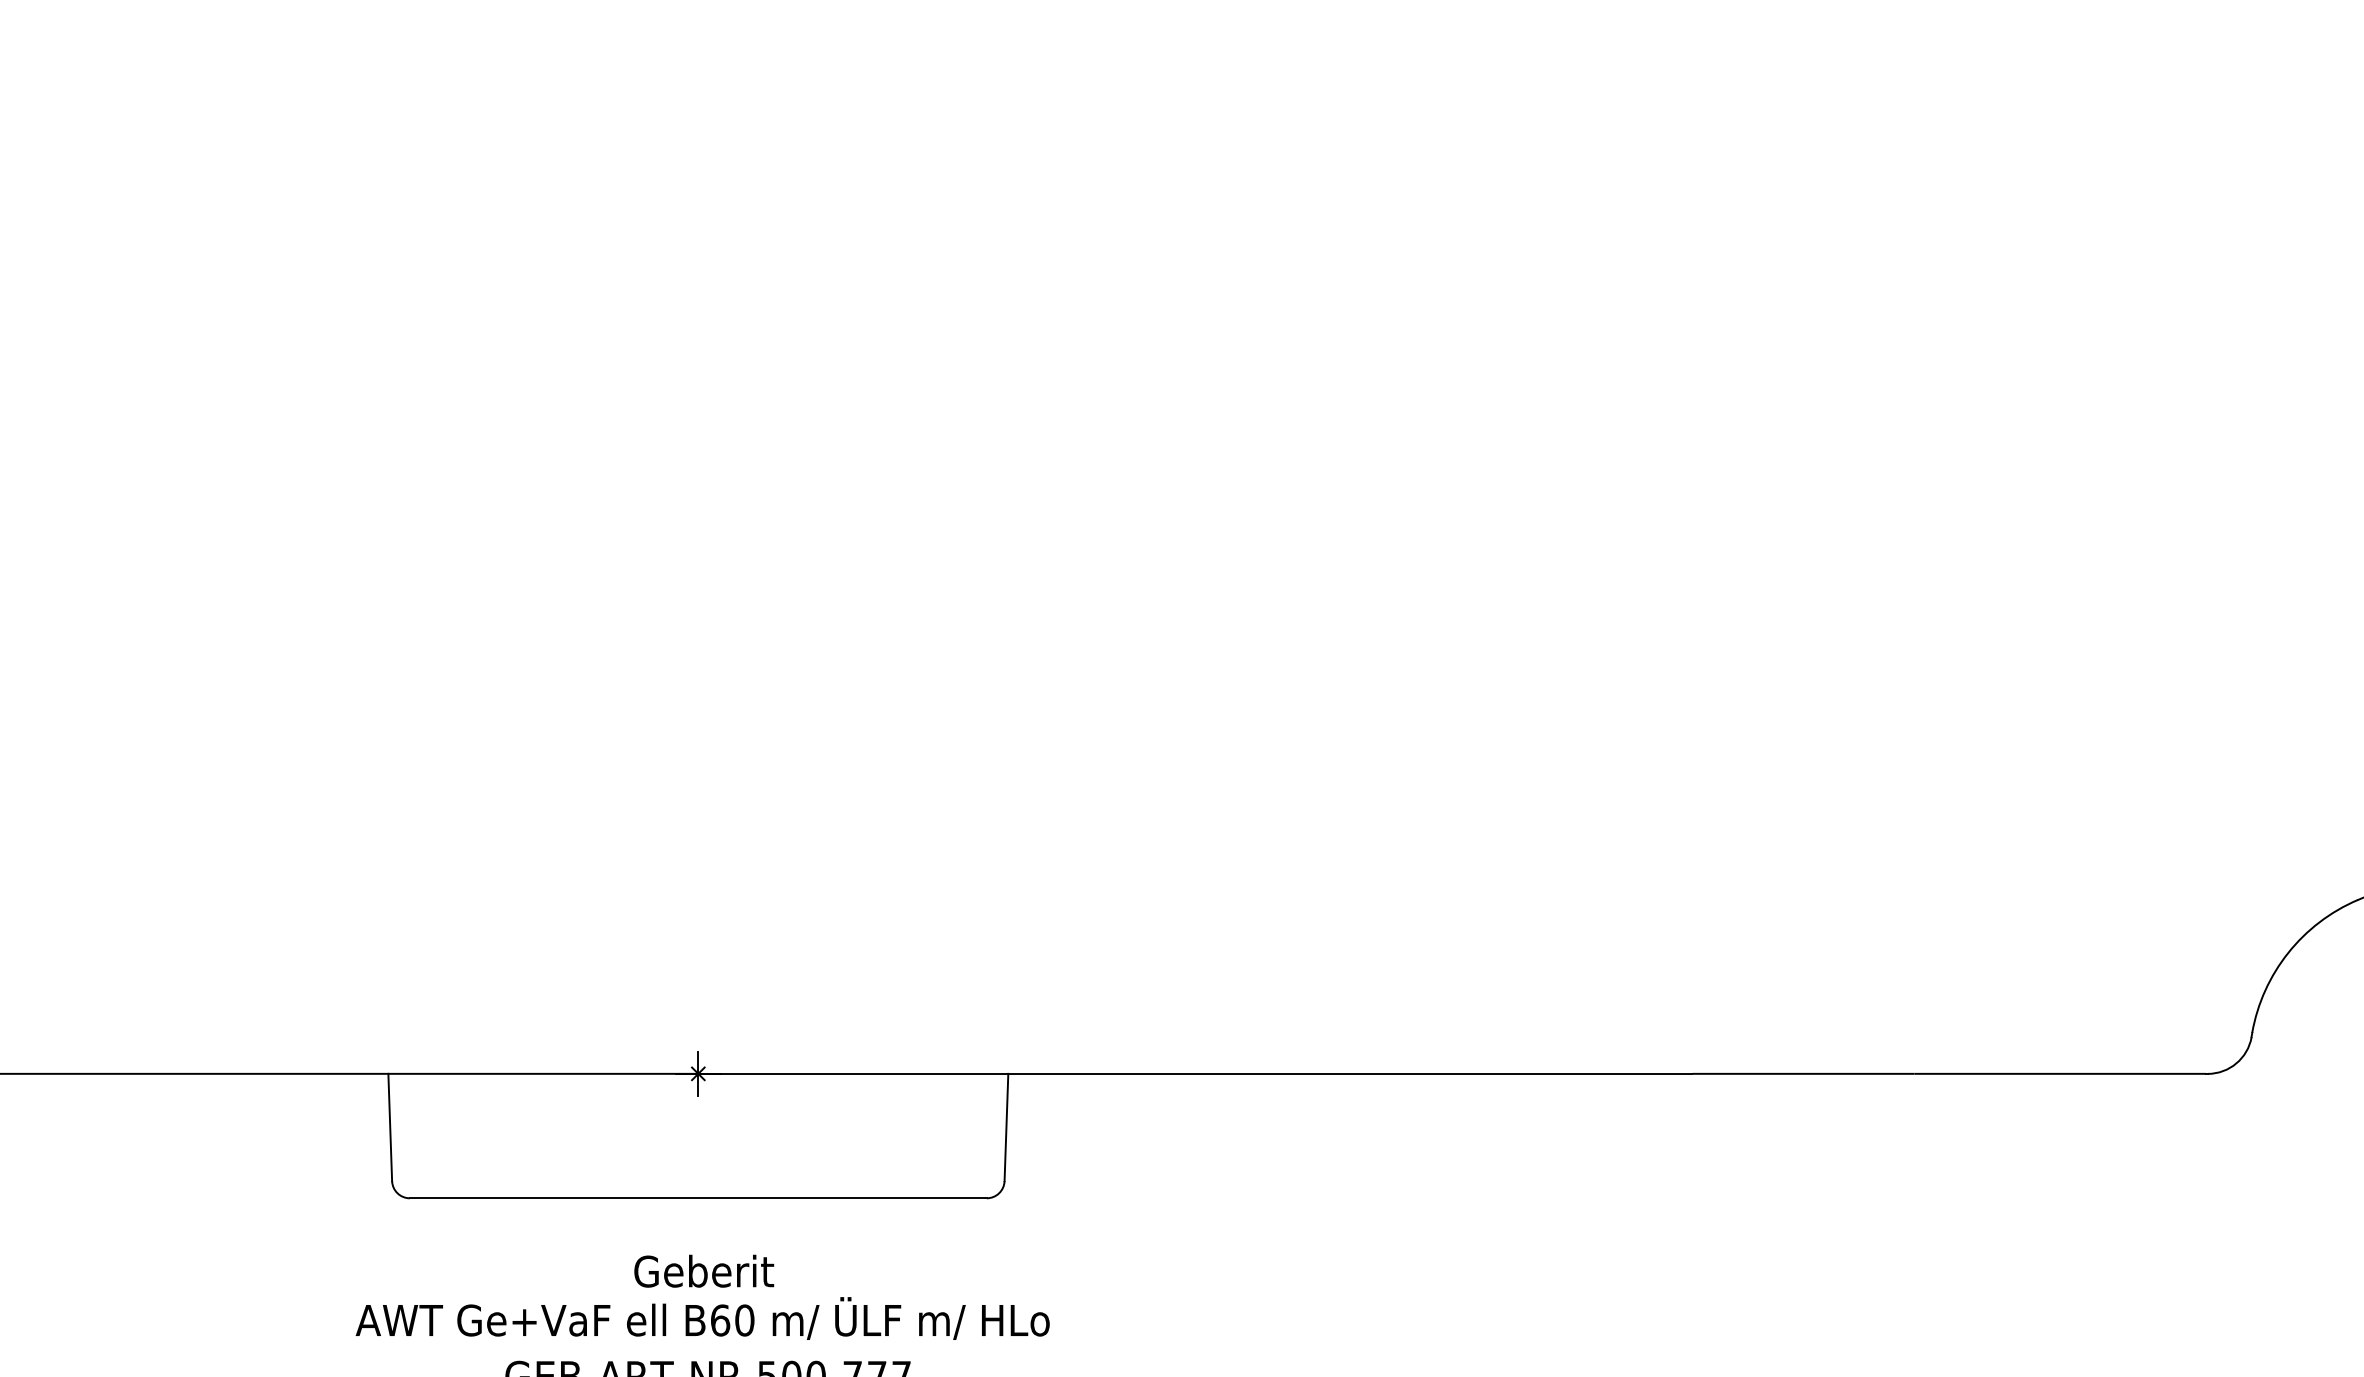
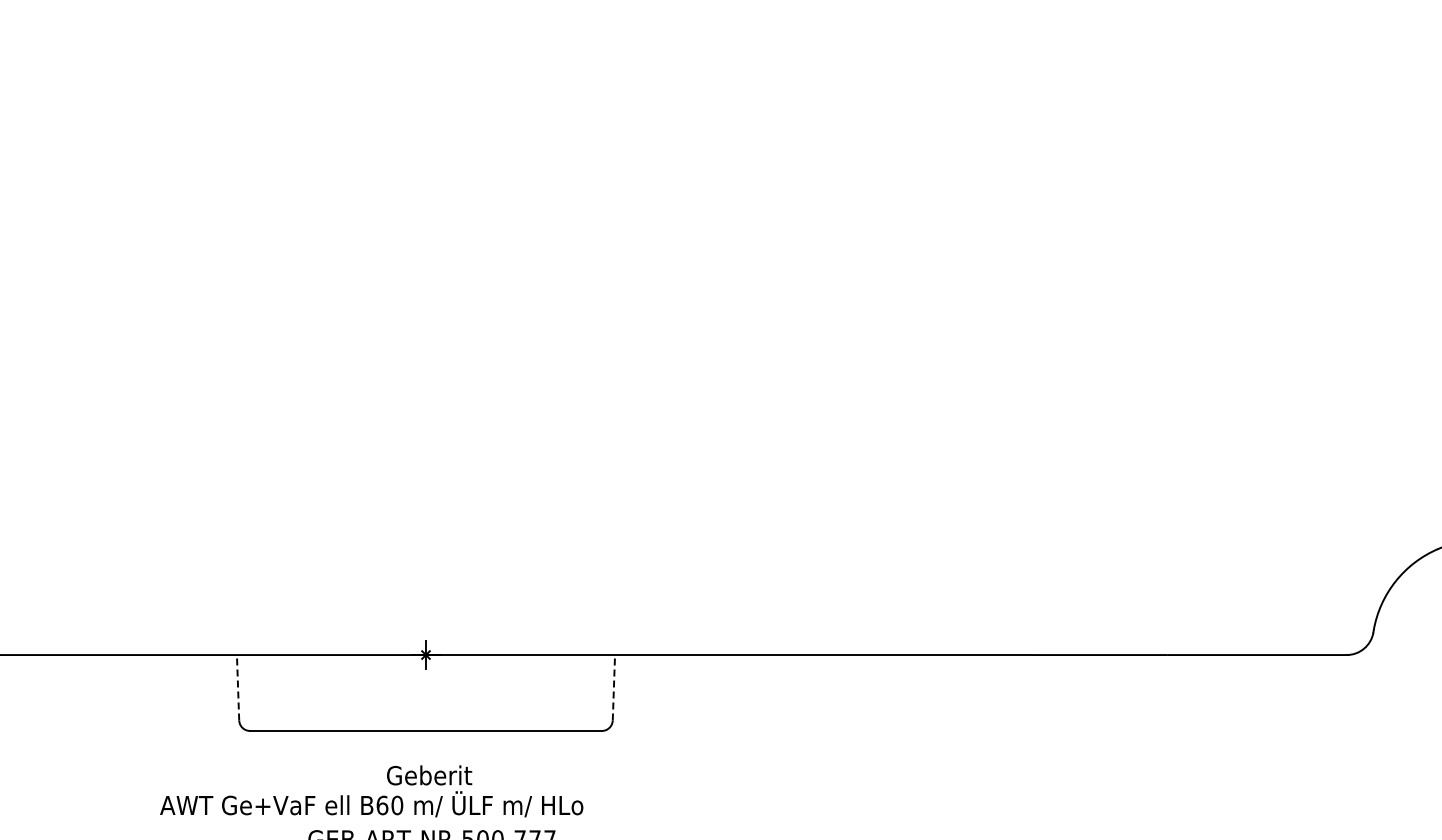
line: (390, 1127) -> (238, 687), solid -> dashed
line: (1005, 1127) -> (613, 687), solid -> dashed
text: (702, 1318) -> (371, 804), moved

